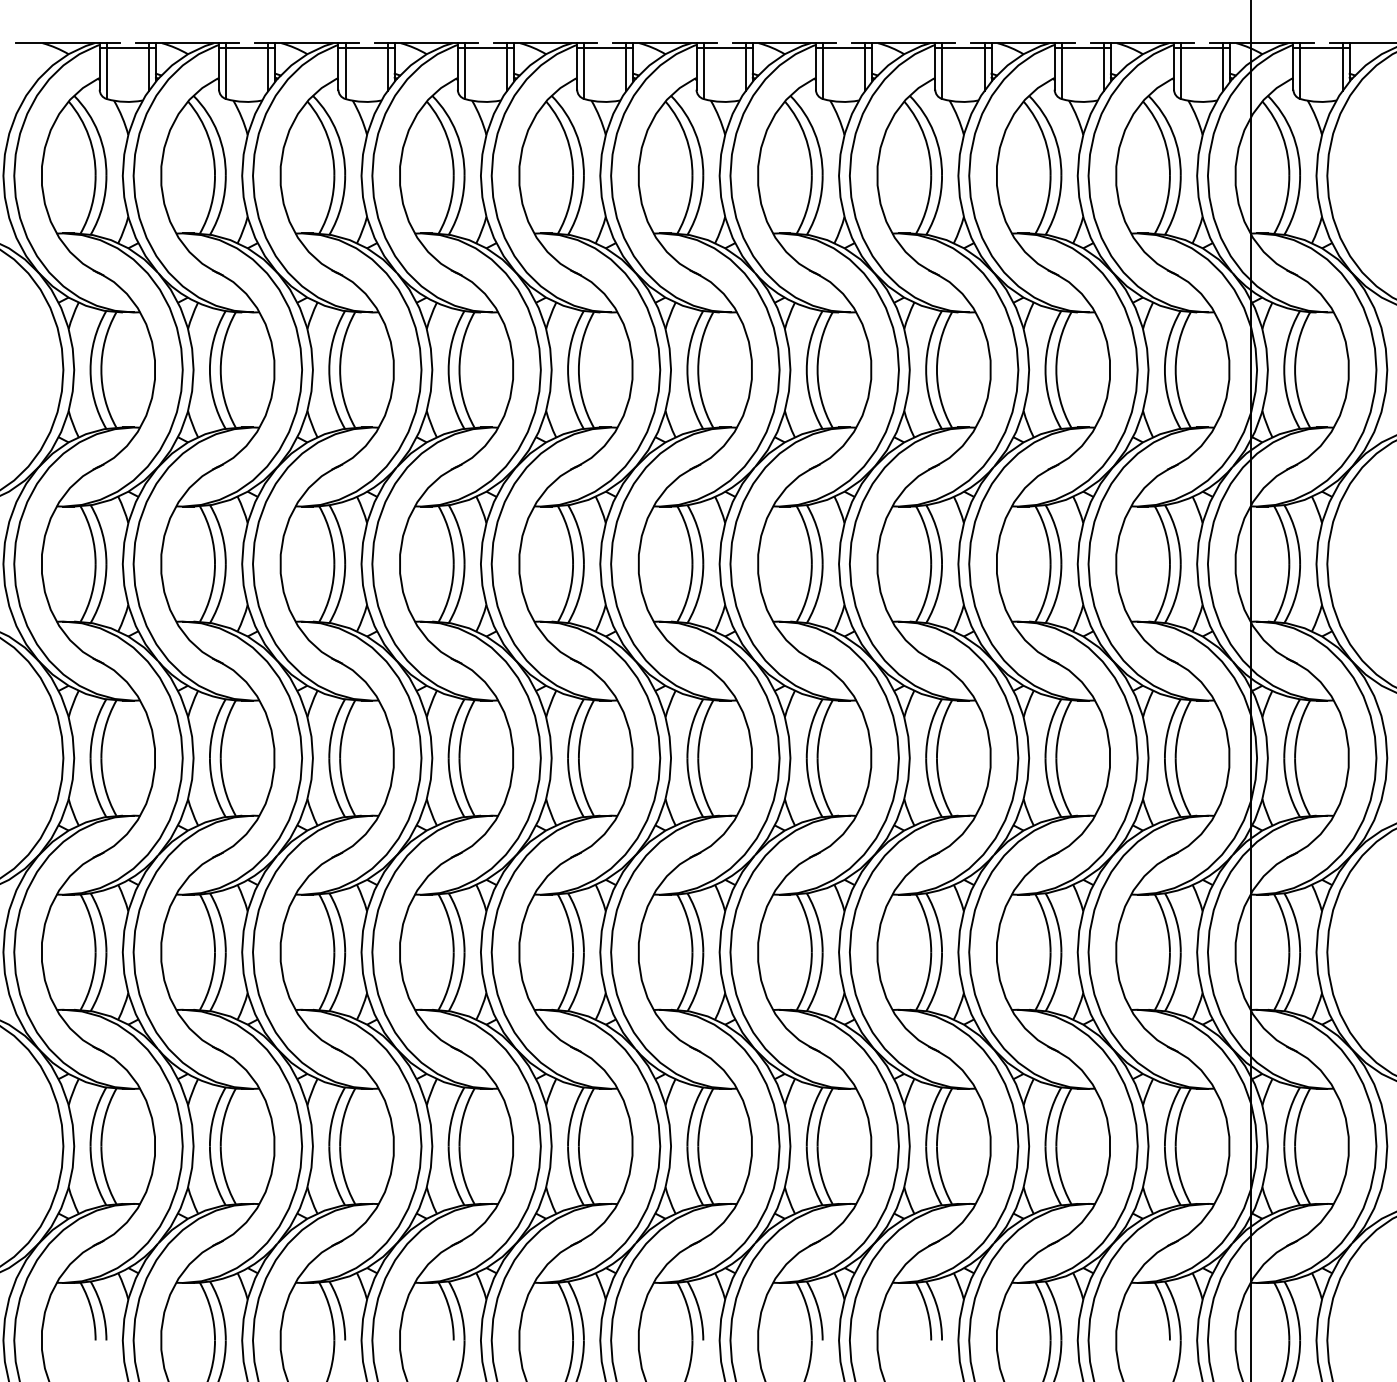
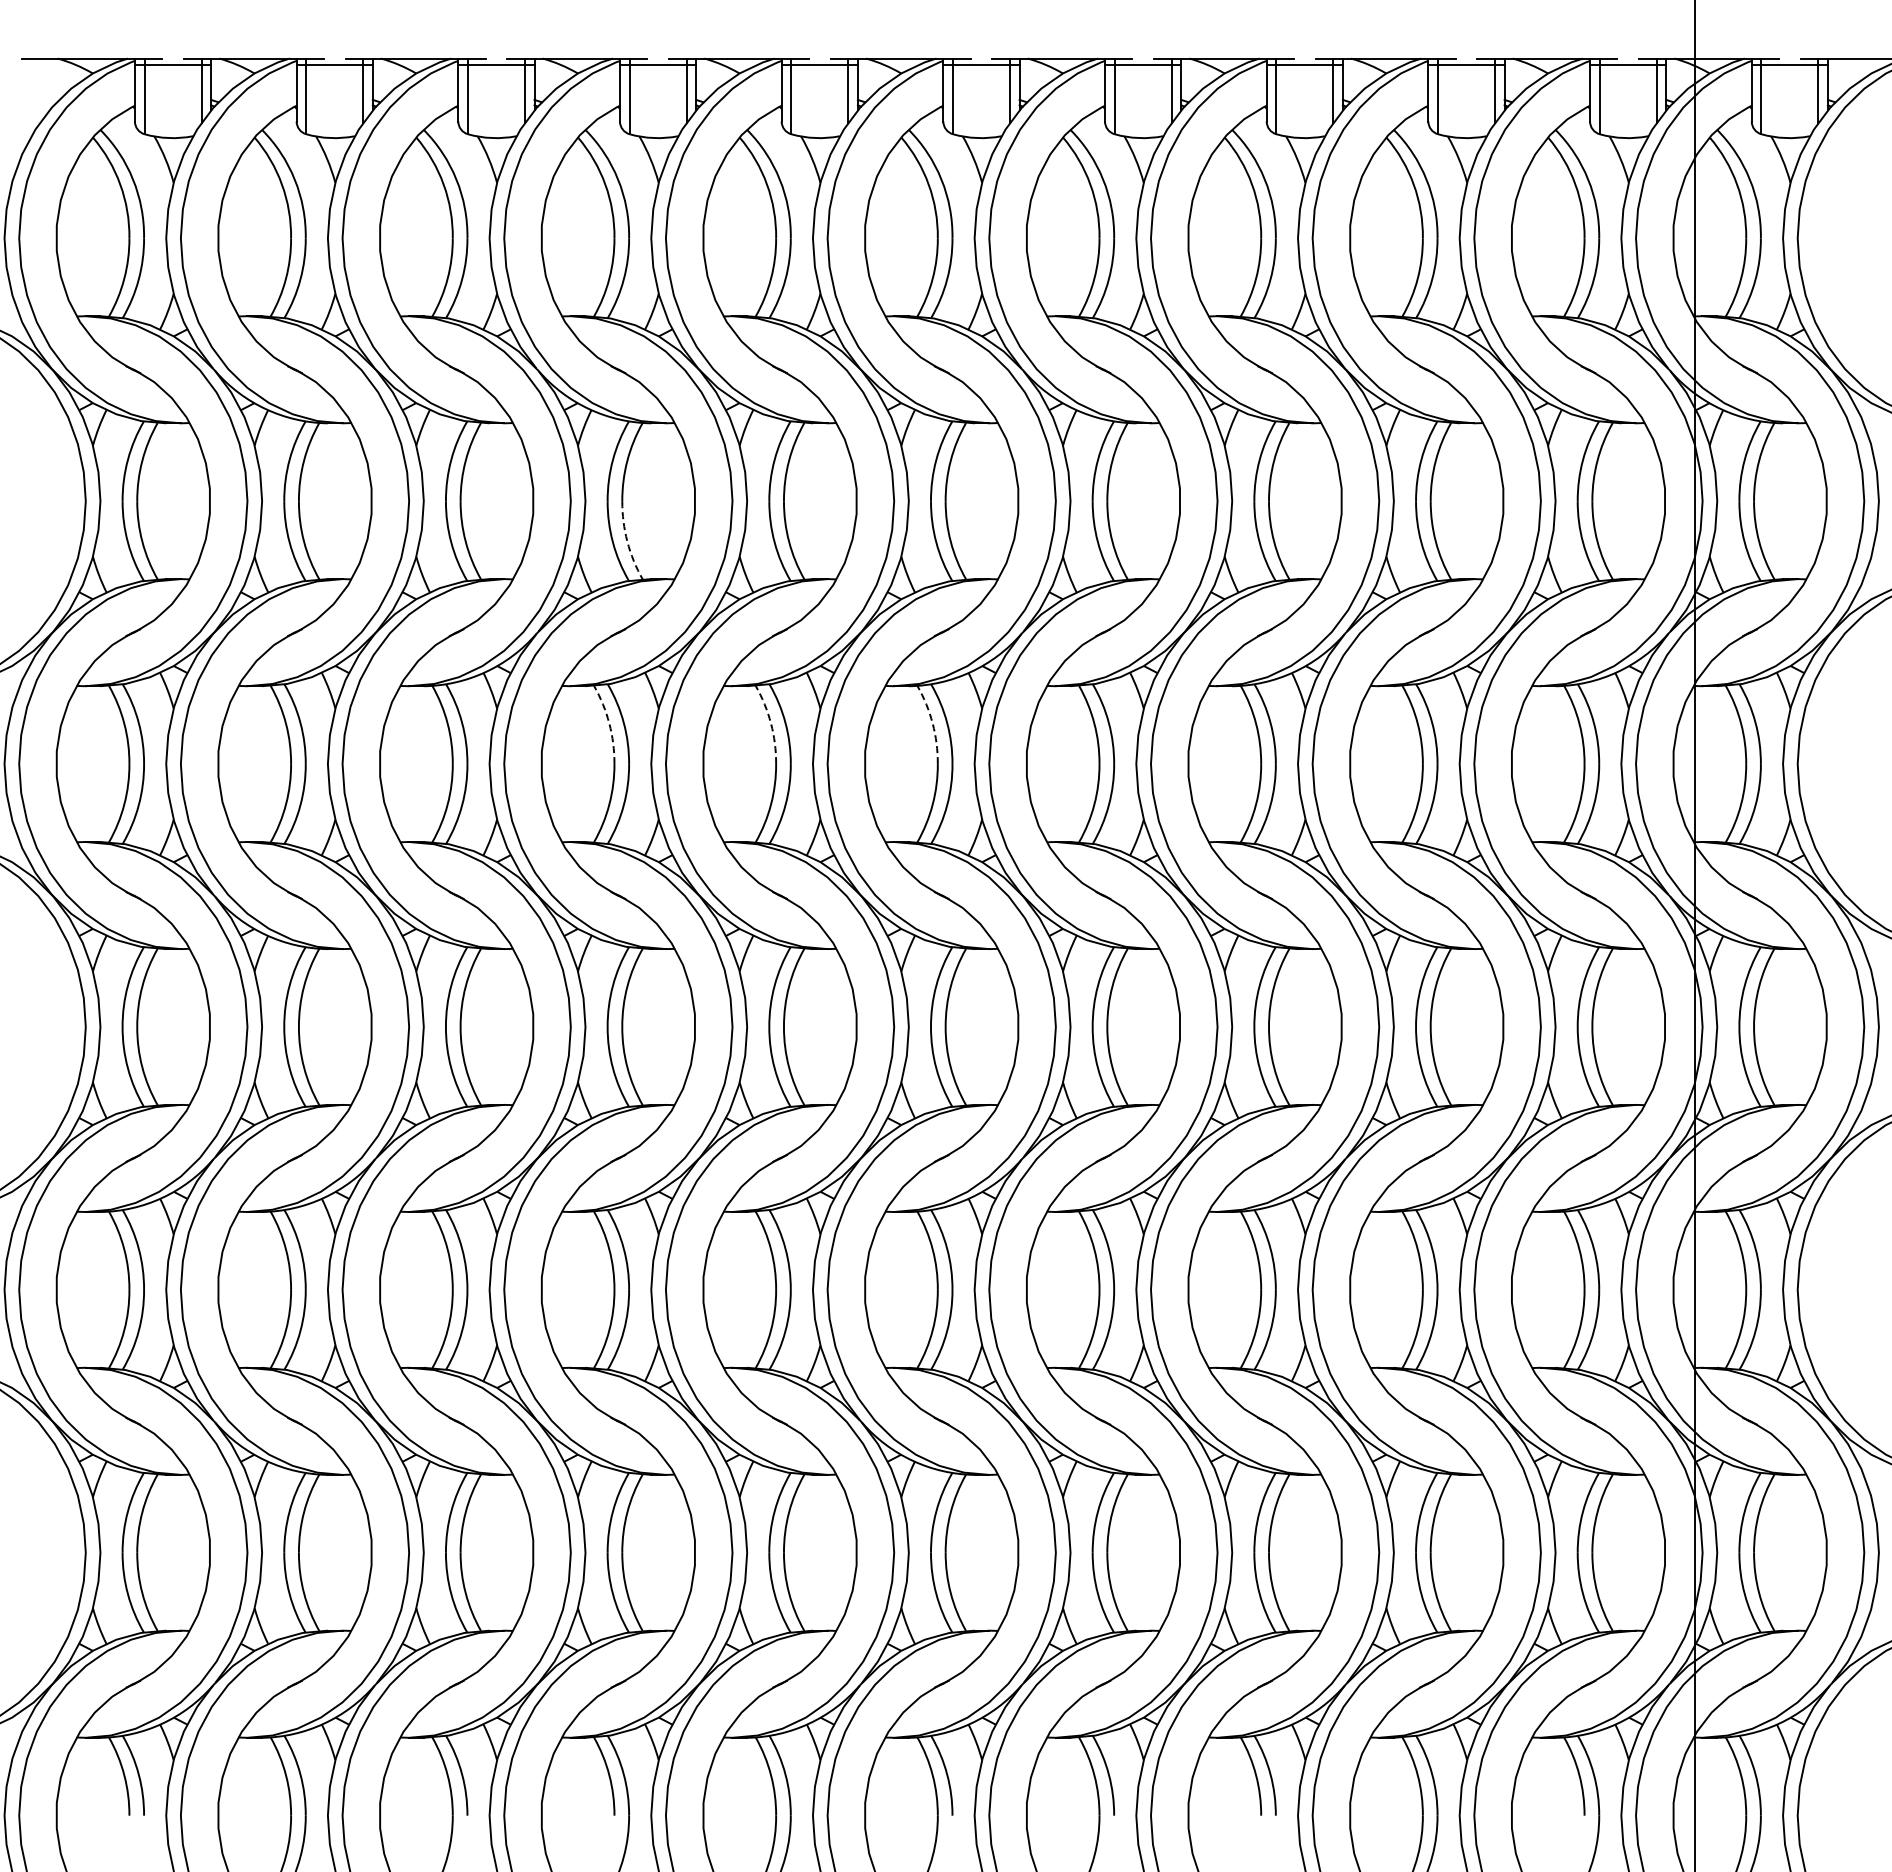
arc: (463, 399) -> (627, 541), solid -> dashed
arc: (450, 534) -> (609, 723), solid -> dashed
arc: (569, 534) -> (771, 723), solid -> dashed
arc: (688, 534) -> (932, 723), solid -> dashed

